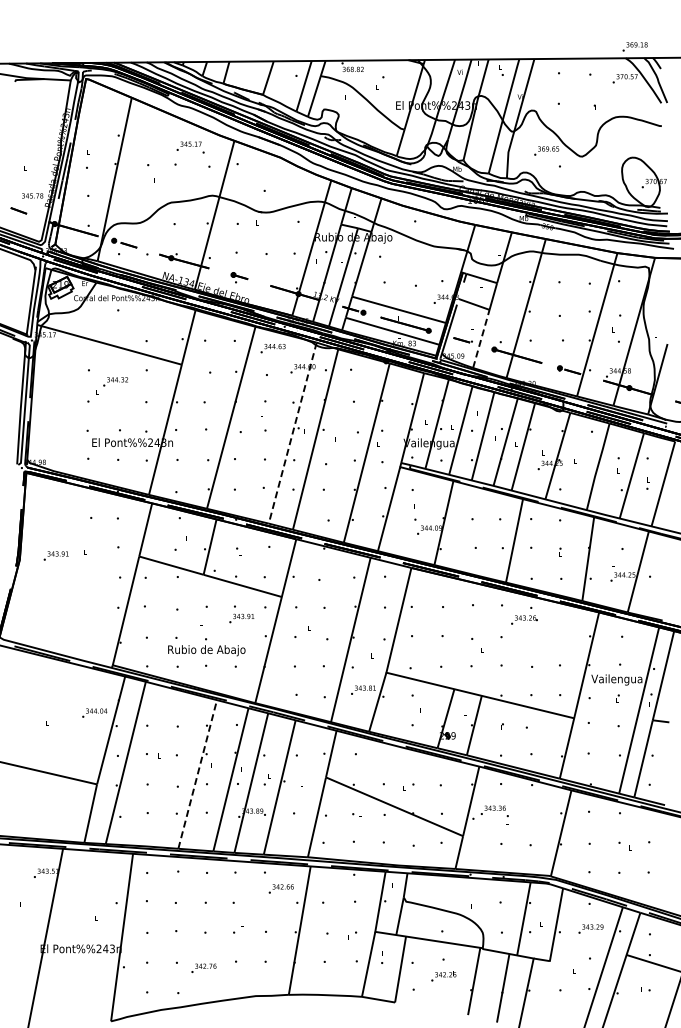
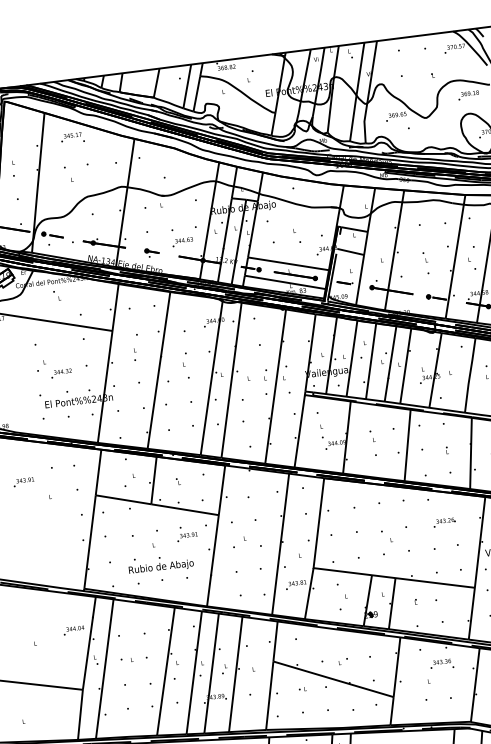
text: (634, 46) -> (468, 95), moved
text: (190, 147) -> (72, 138), moved
line: (481, 338) -> (360, 279), dashed -> solid
text: (272, 348) -> (182, 242), moved
text: (115, 381) -> (61, 373), moved
line: (292, 433) -> (211, 377), dashed -> solid
text: (55, 555) -> (23, 481), moved
text: (524, 619) -> (444, 522), moved
line: (197, 774) -> (165, 671), dashed -> solid
text: (494, 811) -> (441, 664), moved

